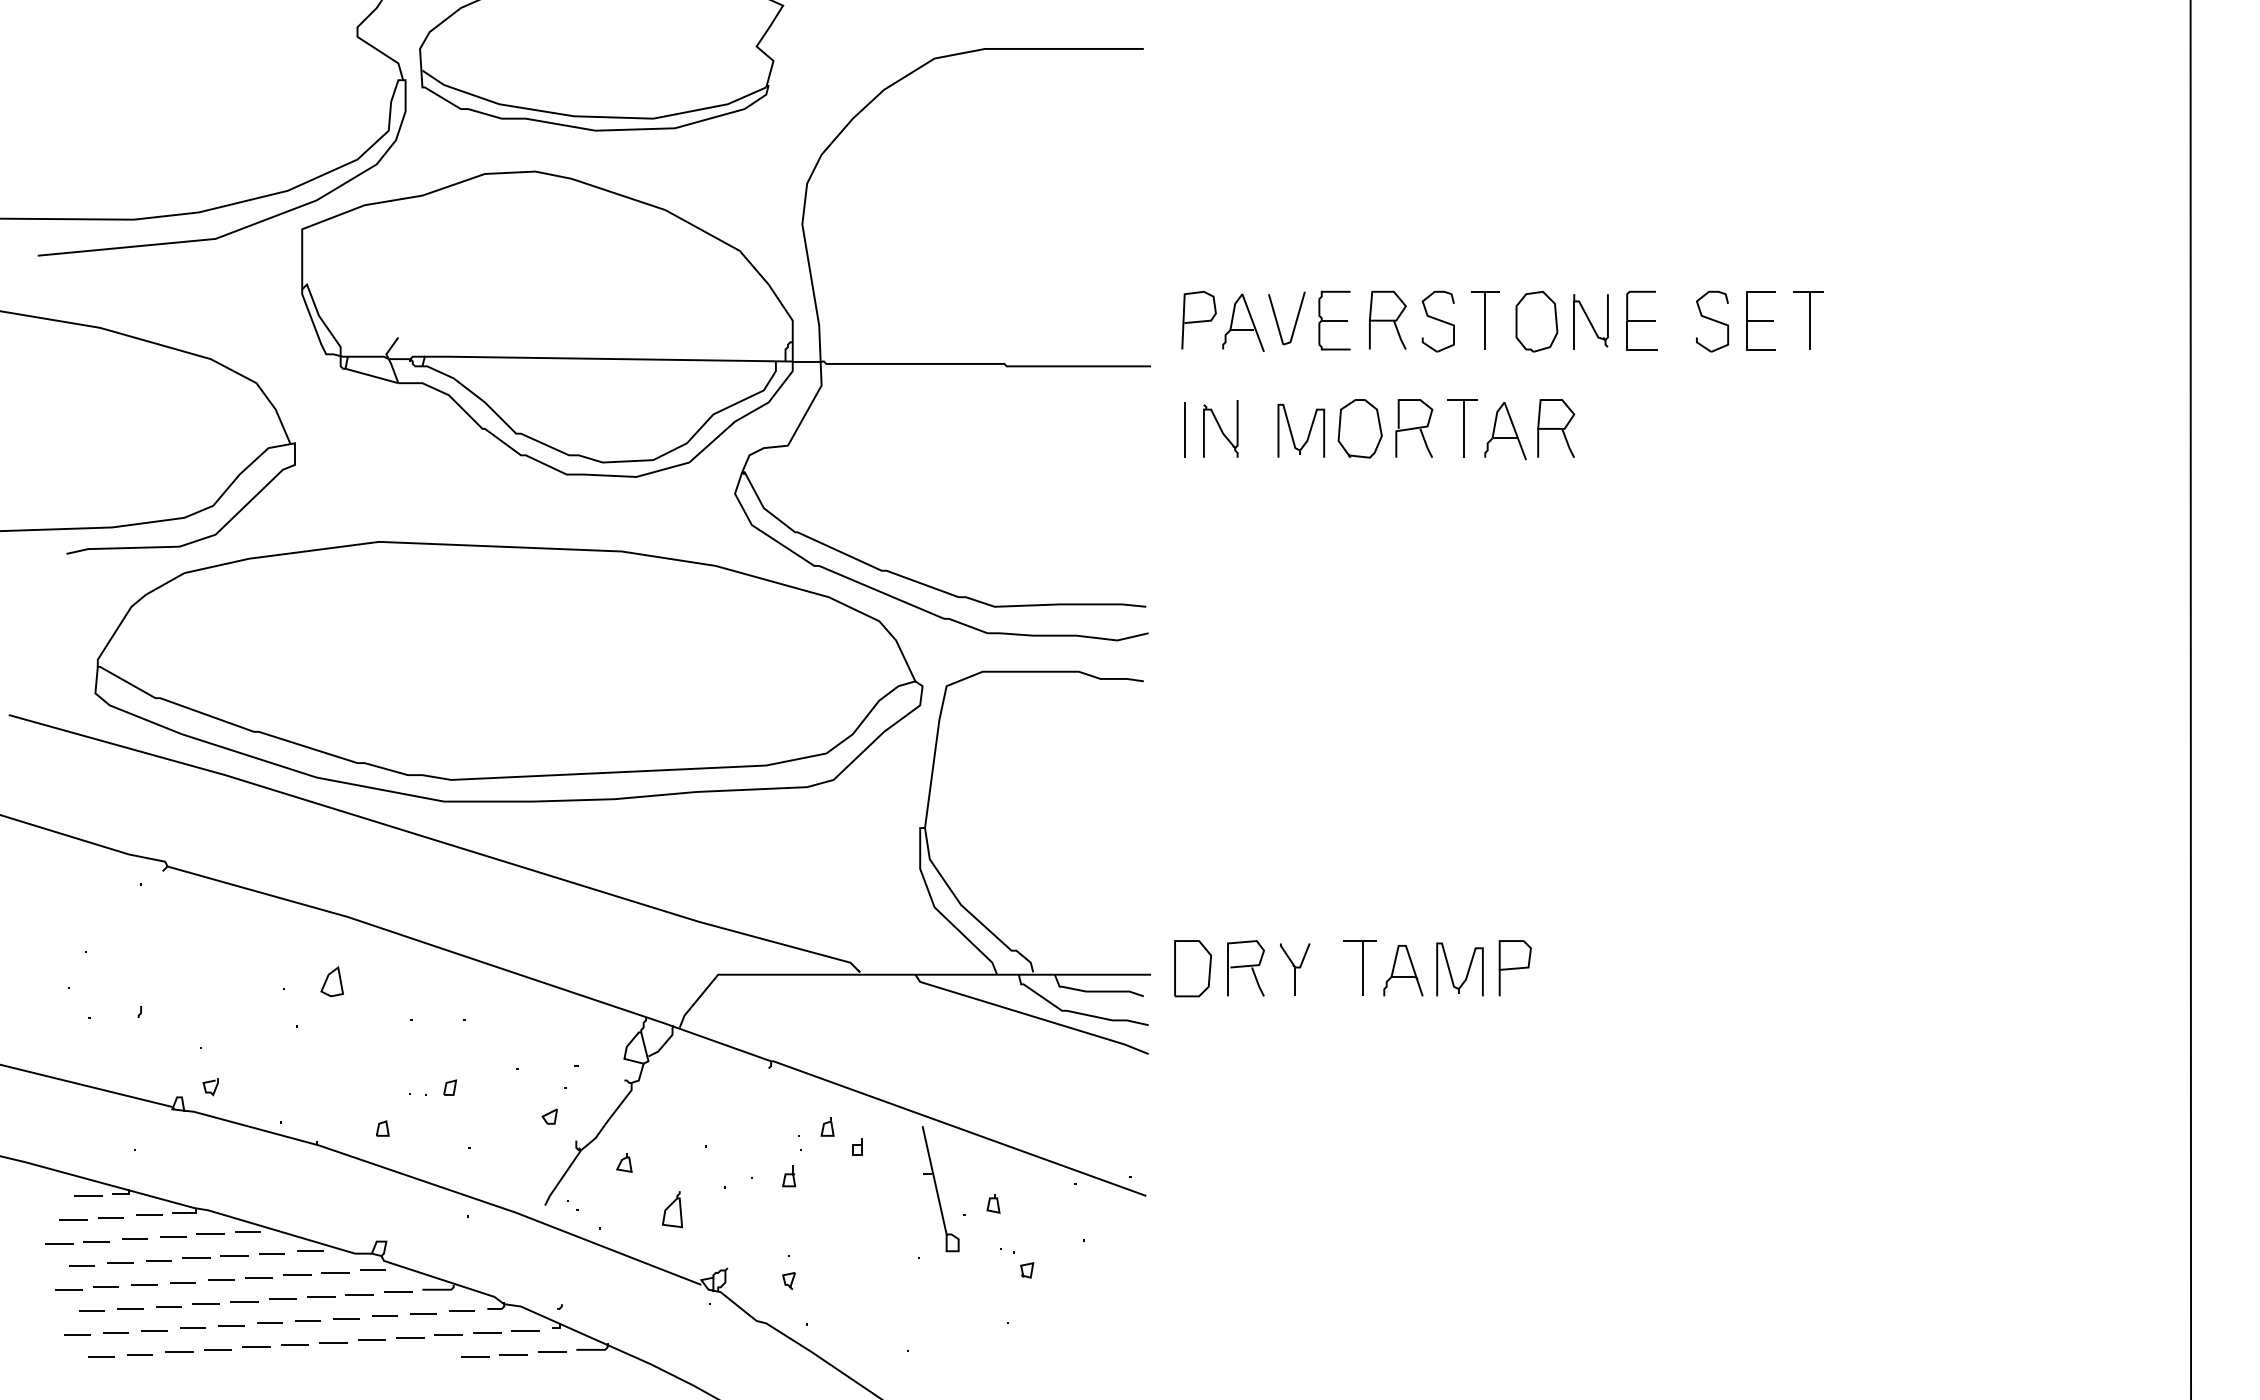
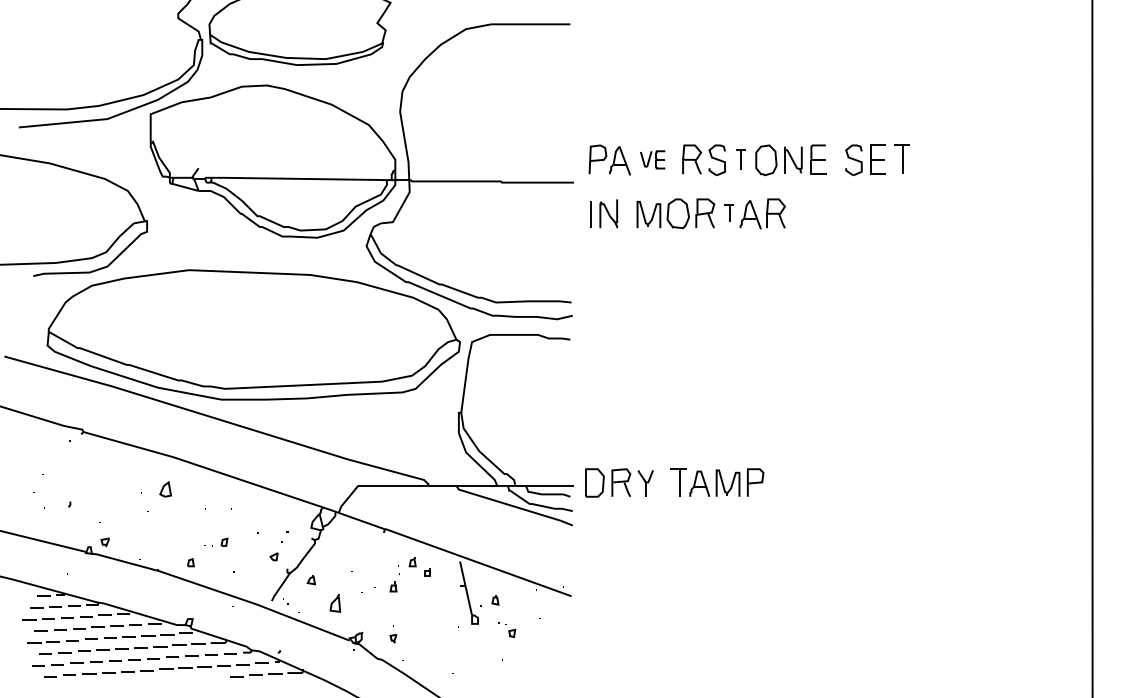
part: (1484, 317) -> (740, 158), size x0.7
part: (1308, 319) -> (652, 159), size x0.6
part: (1460, 426) -> (728, 212), size x0.6

